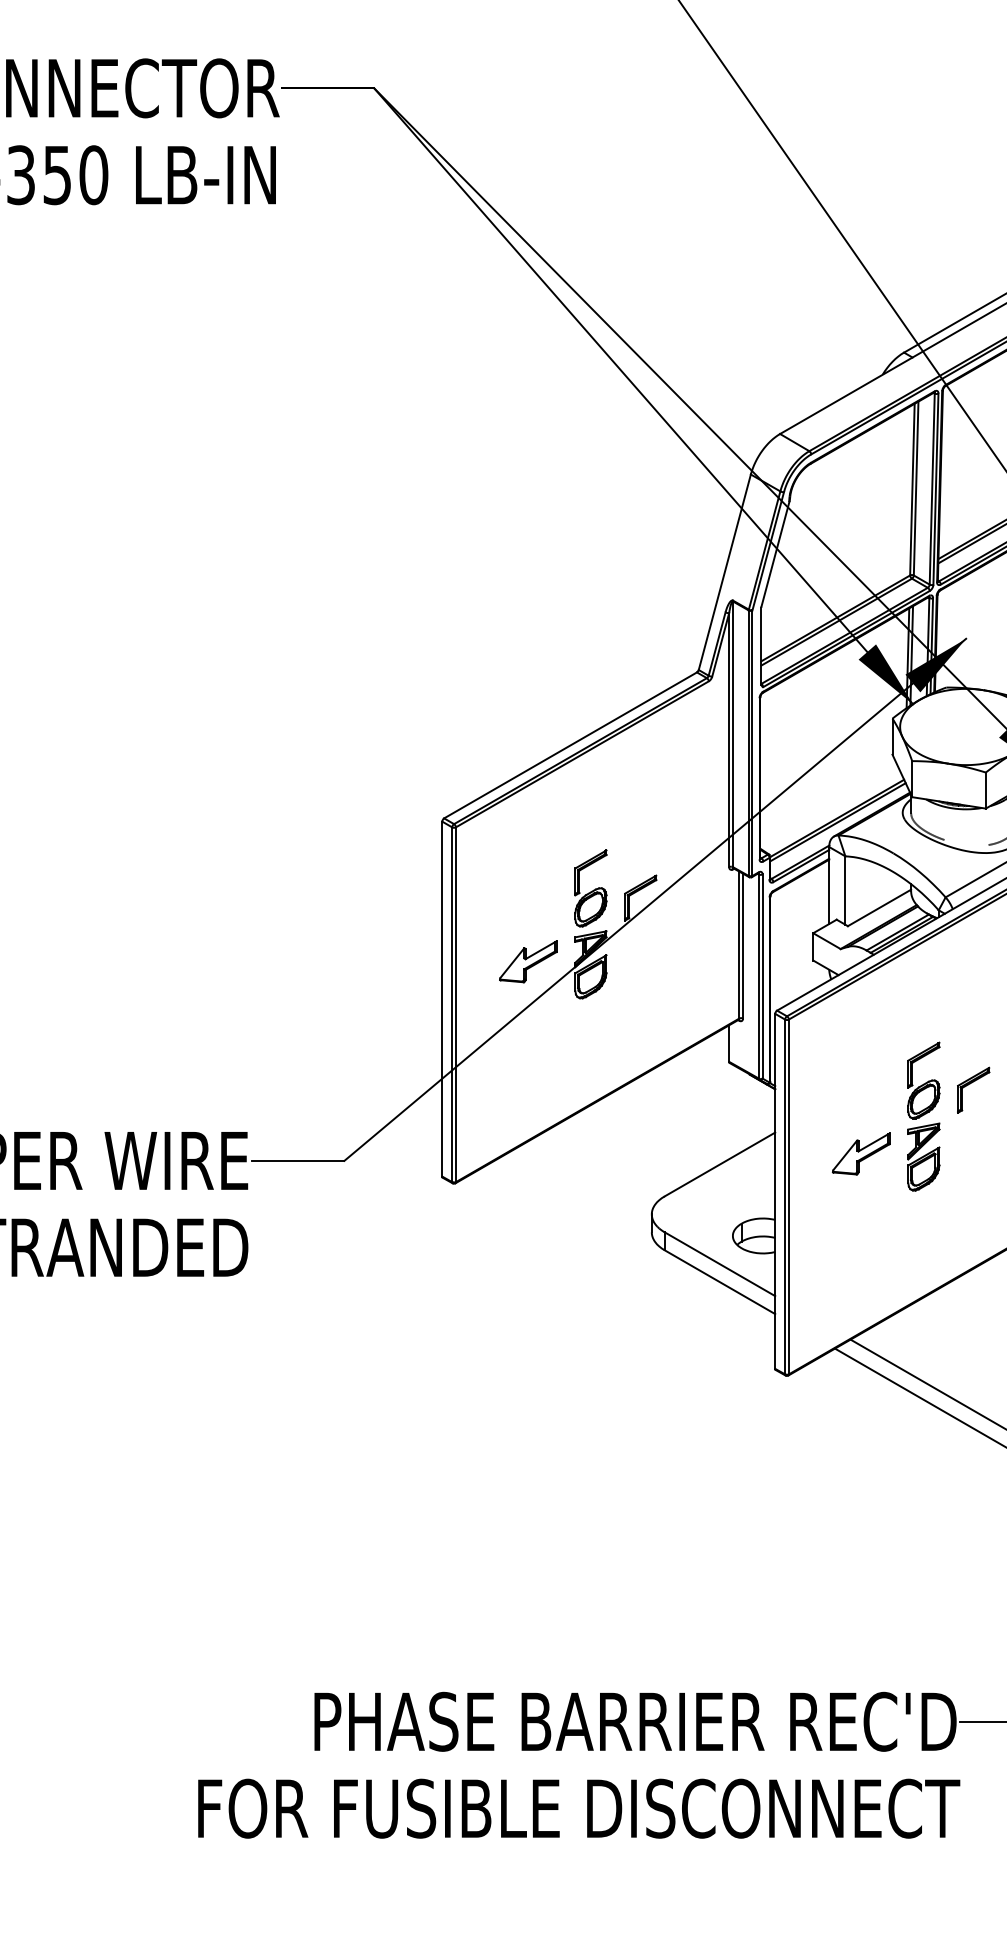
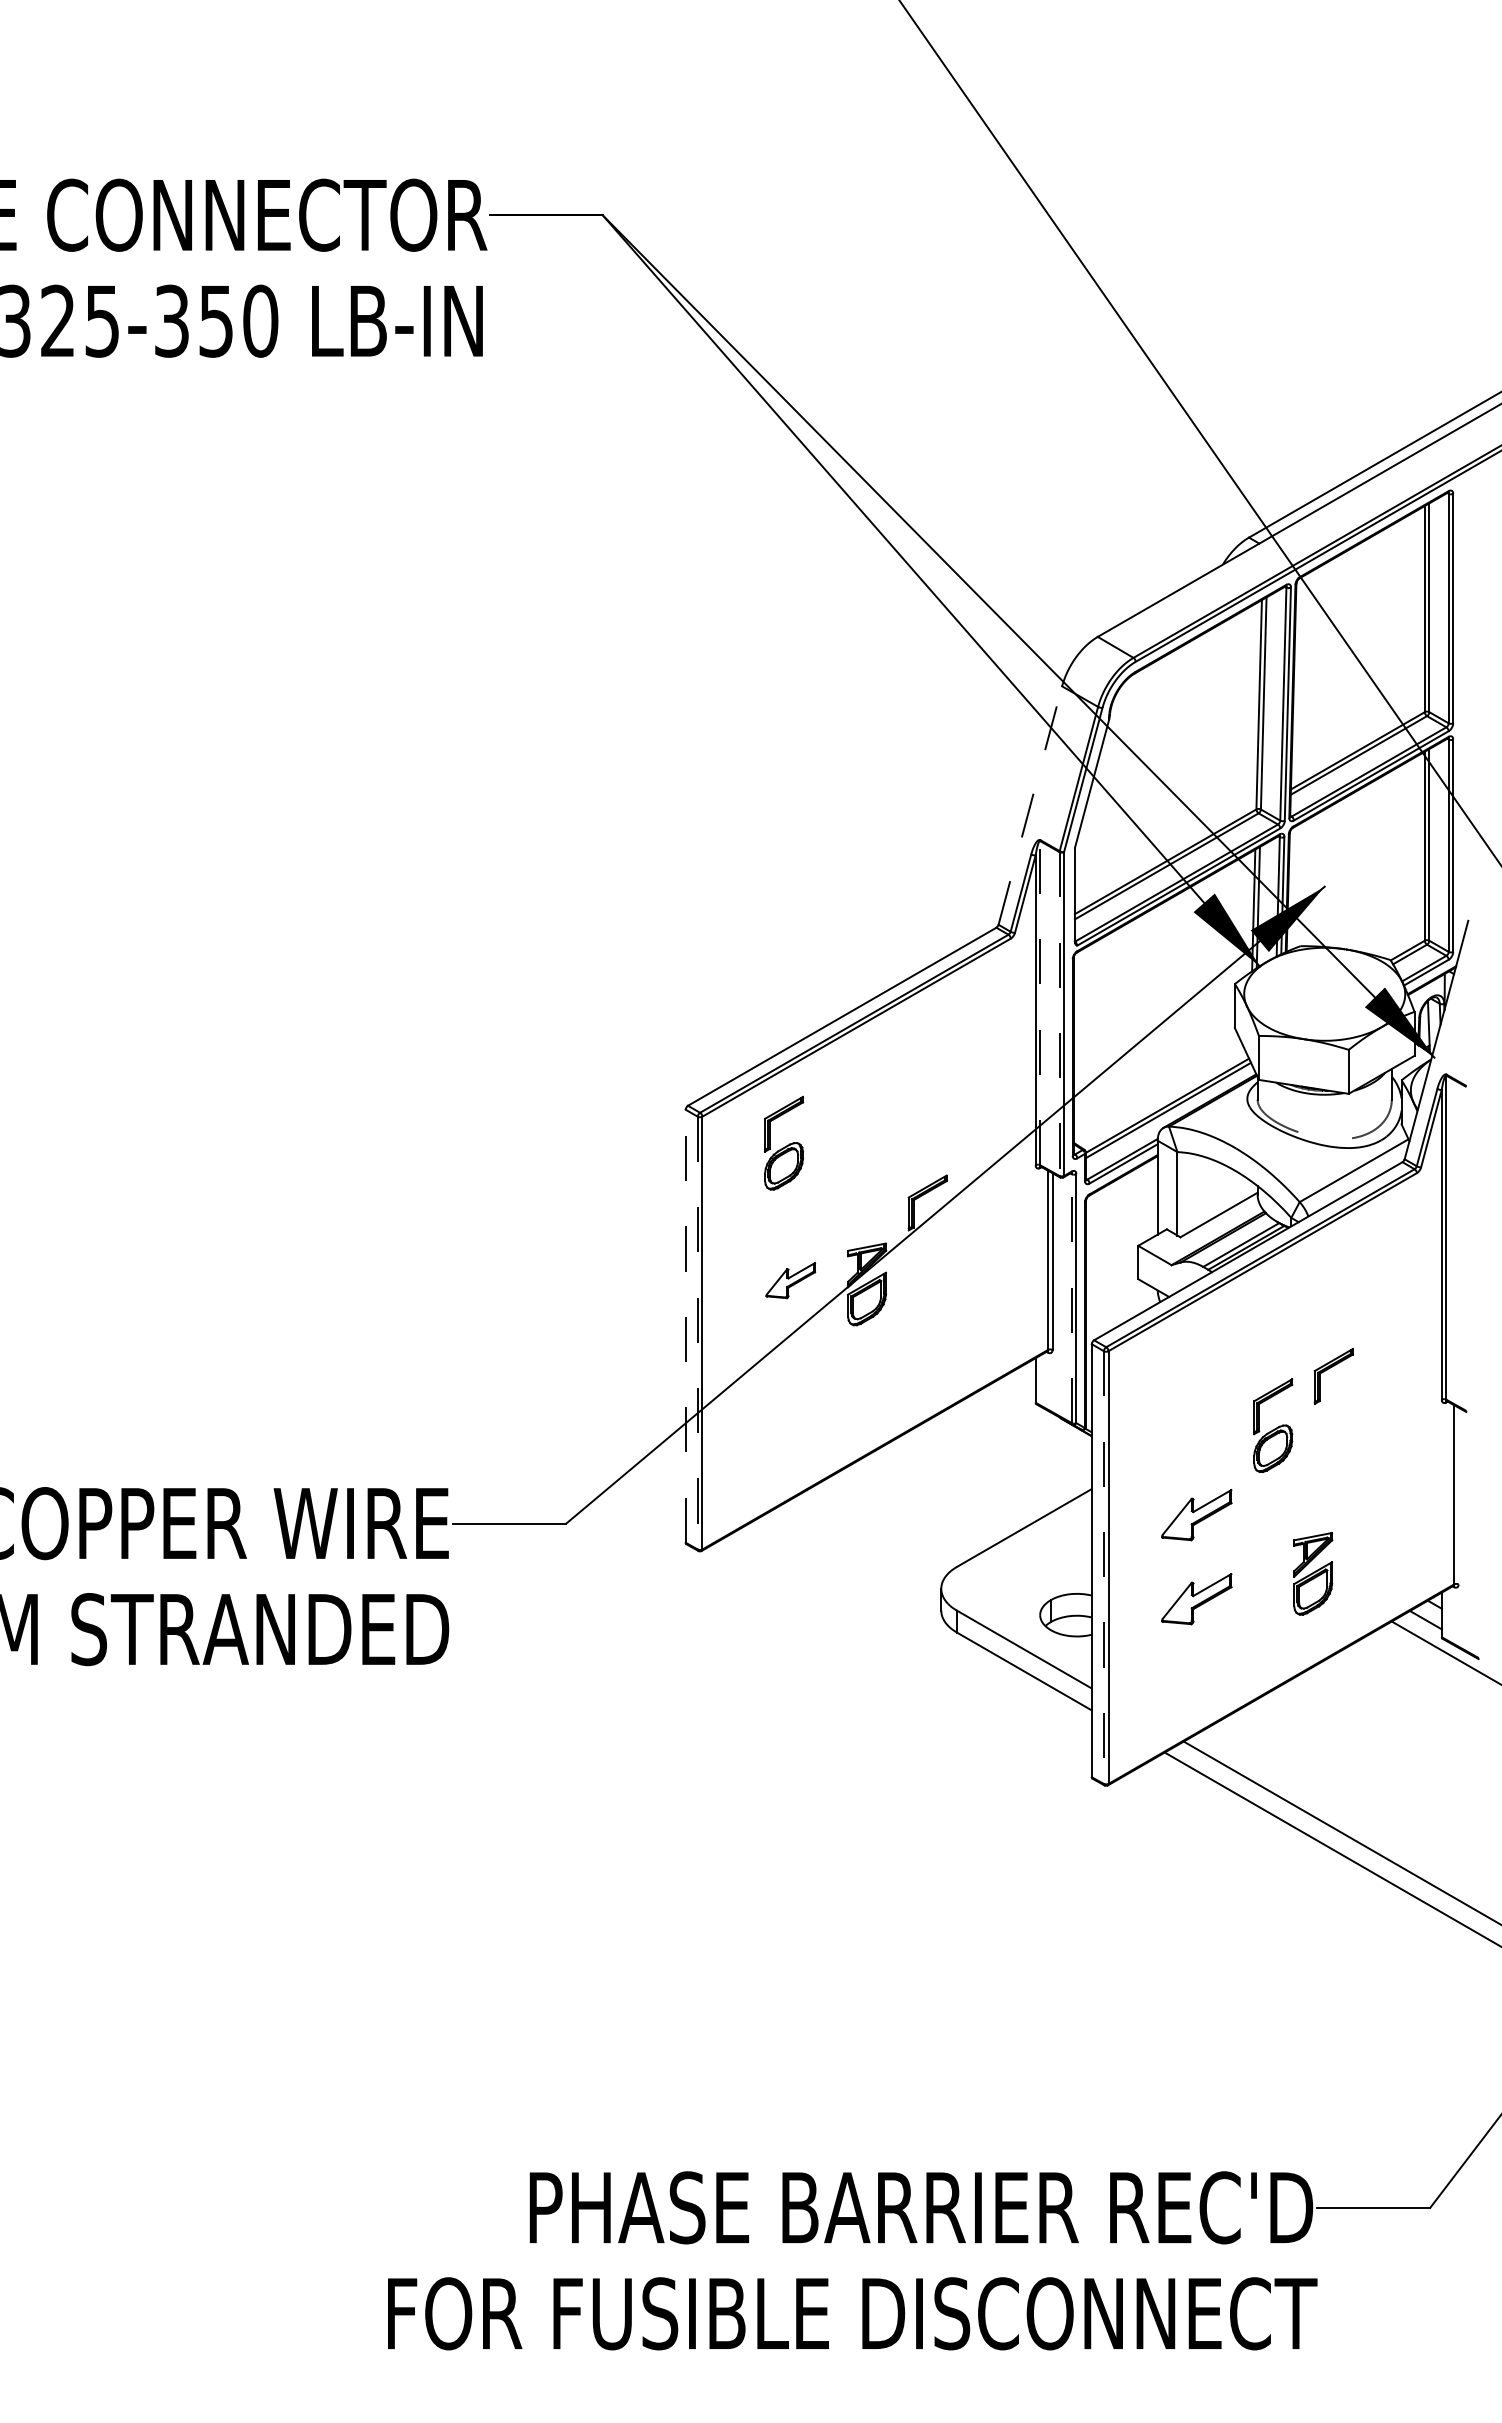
line: (724, 572) -> (1030, 805), solid -> dashed
line: (733, 733) -> (1040, 1002), solid -> dashed
line: (748, 743) -> (1059, 1014), solid -> dashed
part: (591, 887) -> (784, 1142), moved
part: (528, 961) -> (790, 1280), size x0.7
line: (758, 976) -> (1071, 1298), solid -> dashed
line: (442, 998) -> (685, 1325), solid -> dashed
line: (451, 1005) -> (697, 1333), solid -> dashed
part: (970, 1084) -> (1329, 1369), moved
part: (924, 1156) -> (1313, 1573), moved
line: (784, 1197) -> (1103, 1568), solid -> dashed
part: (861, 1223) -> (1196, 1599), added

